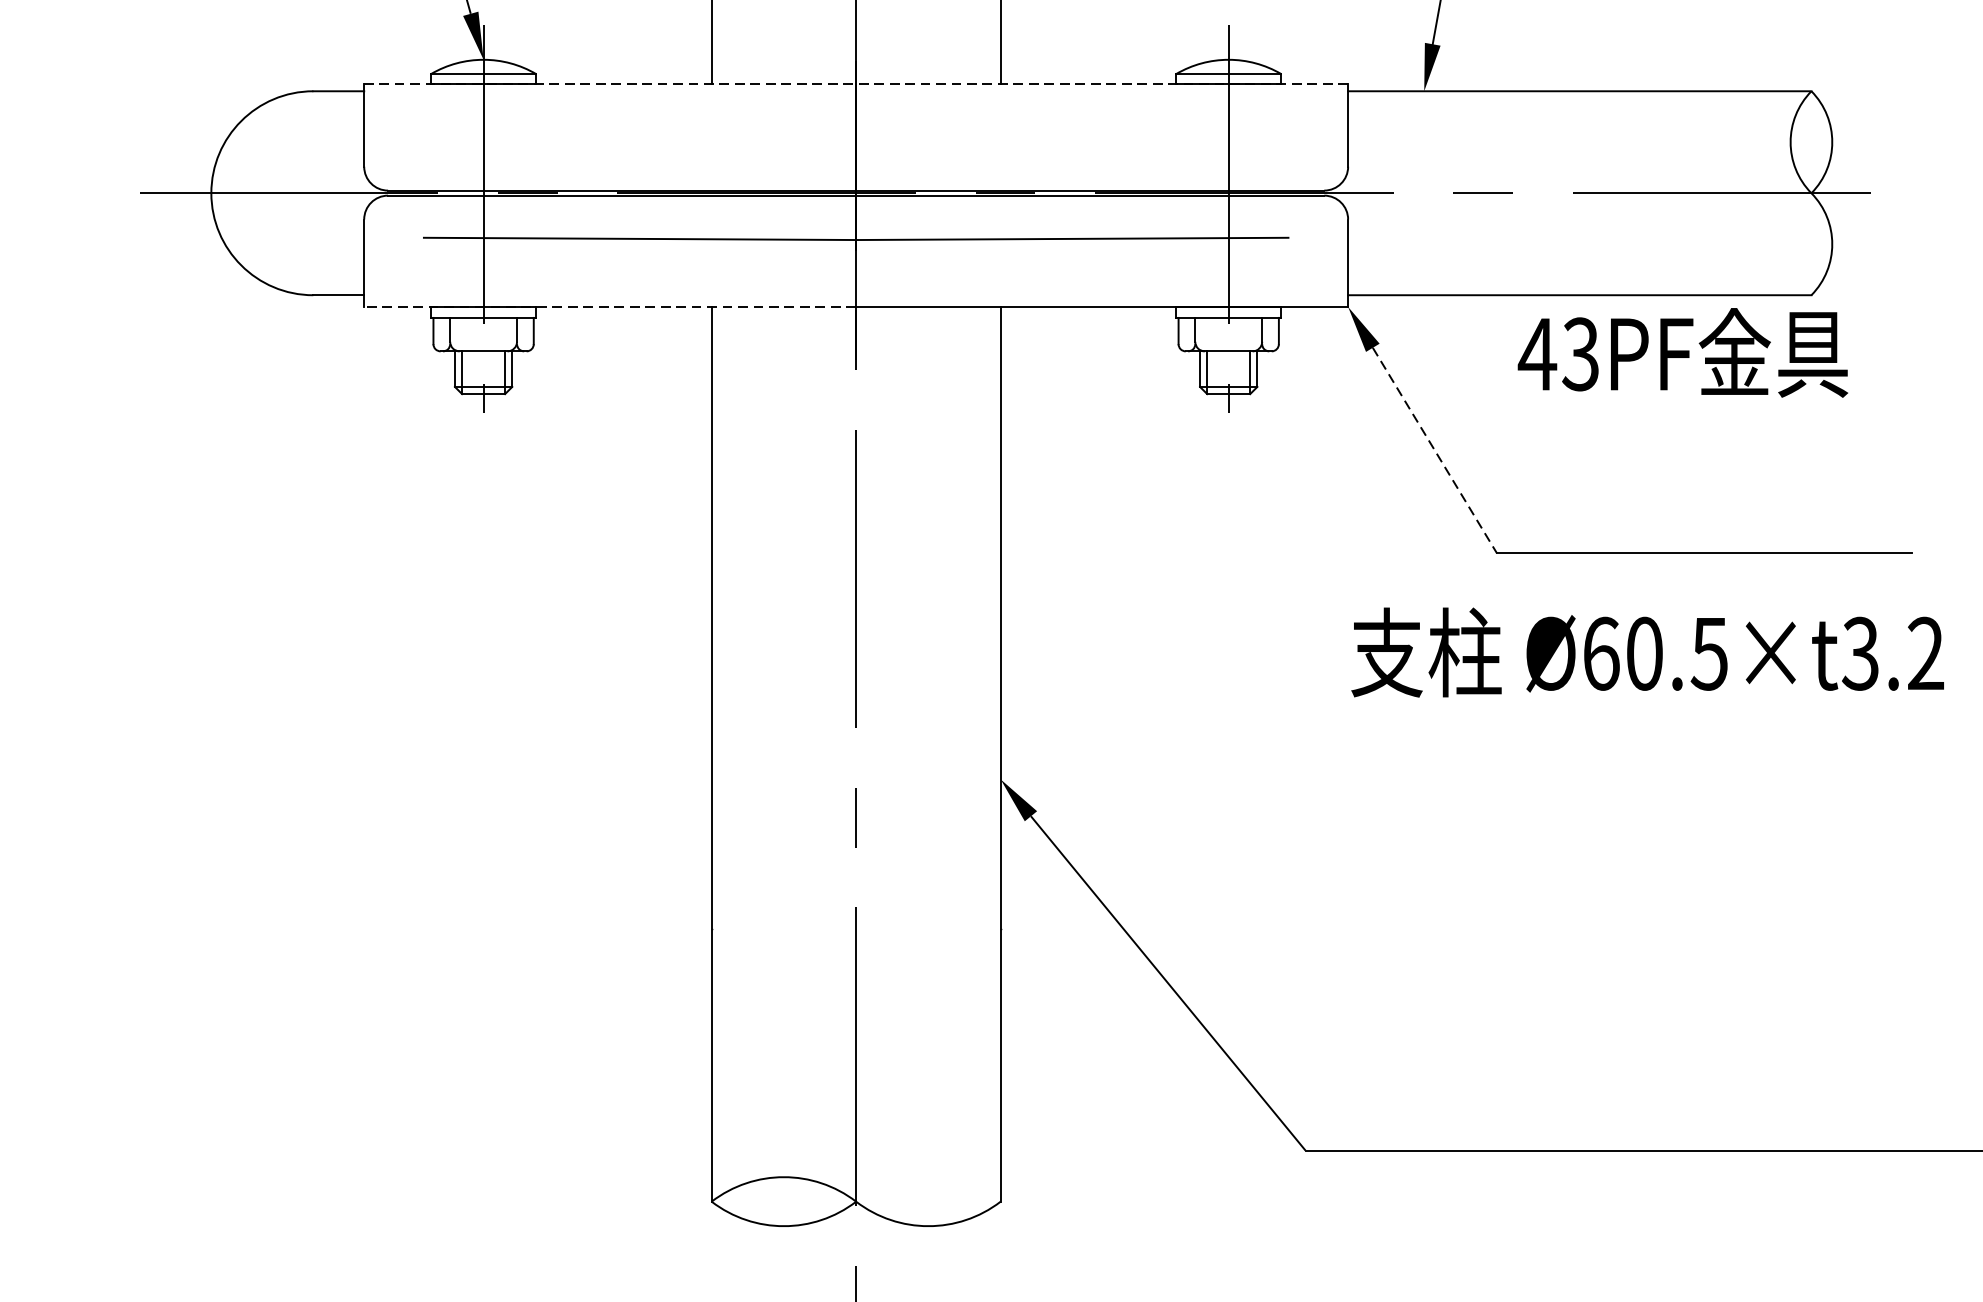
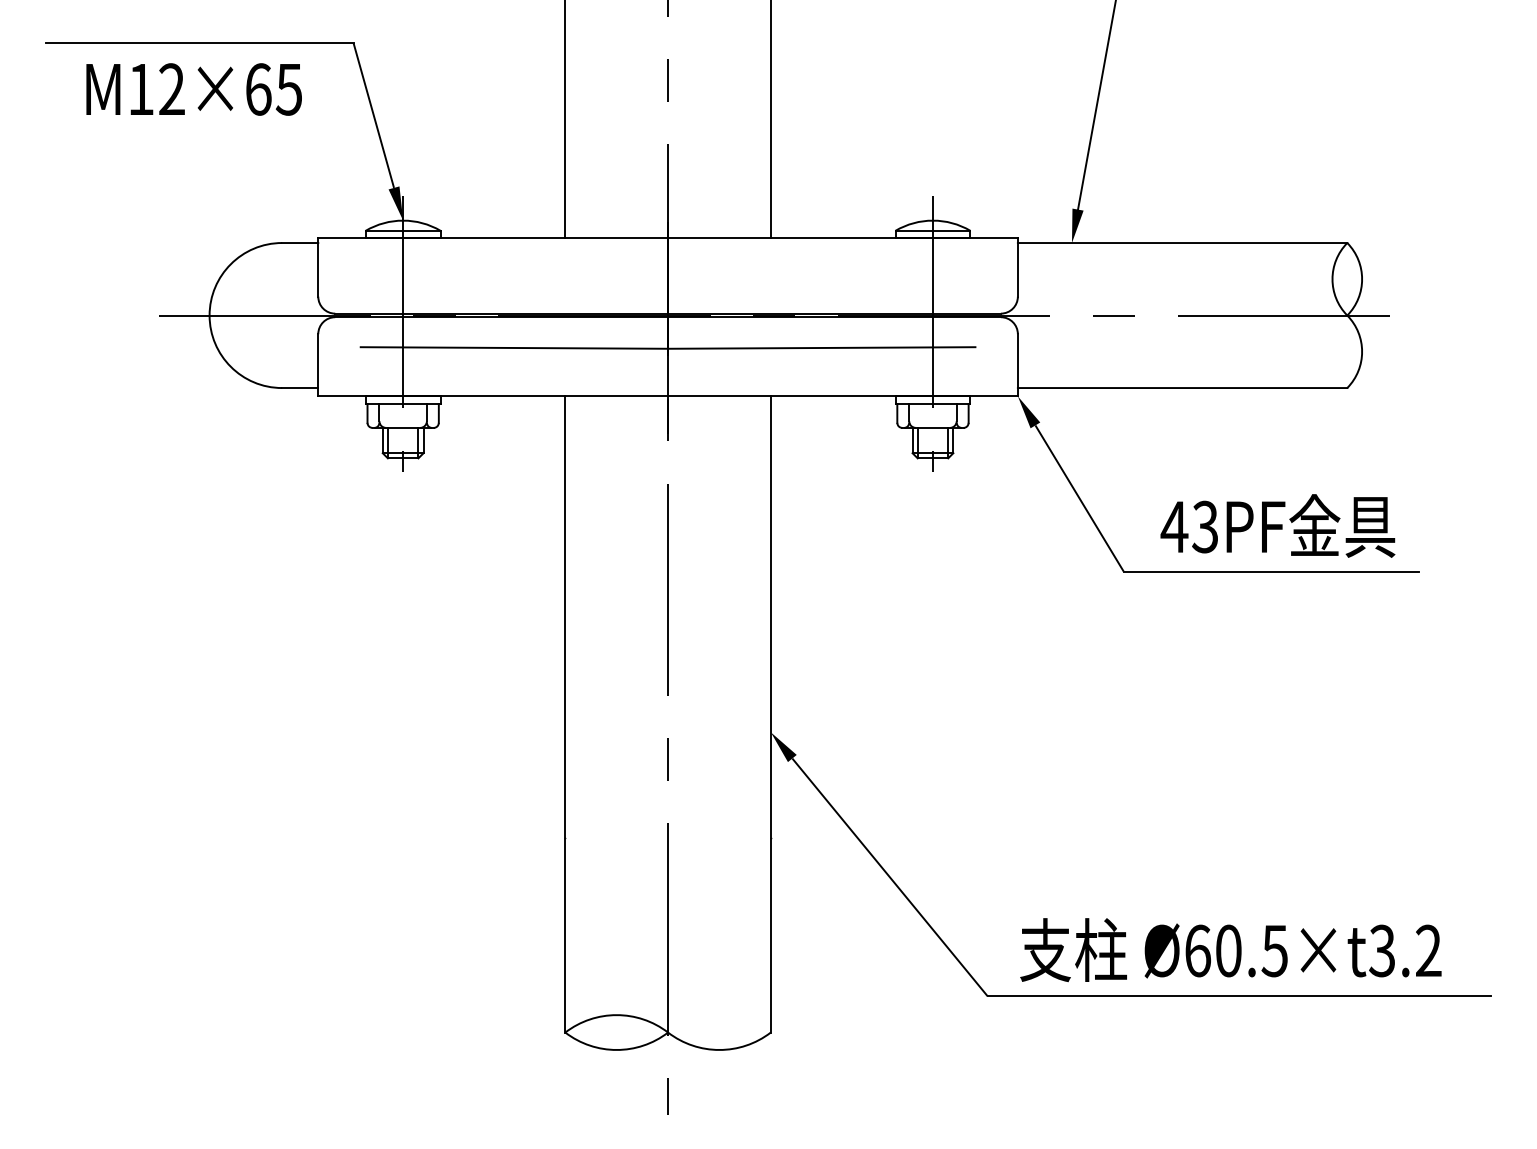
line: (856, 83) -> (668, 237), dashed -> solid
line: (610, 307) -> (493, 396), dashed -> solid
text: (1682, 352) -> (1277, 525), moved
line: (1434, 450) -> (1079, 498), dashed -> solid
text: (1647, 653) -> (1230, 950), moved

